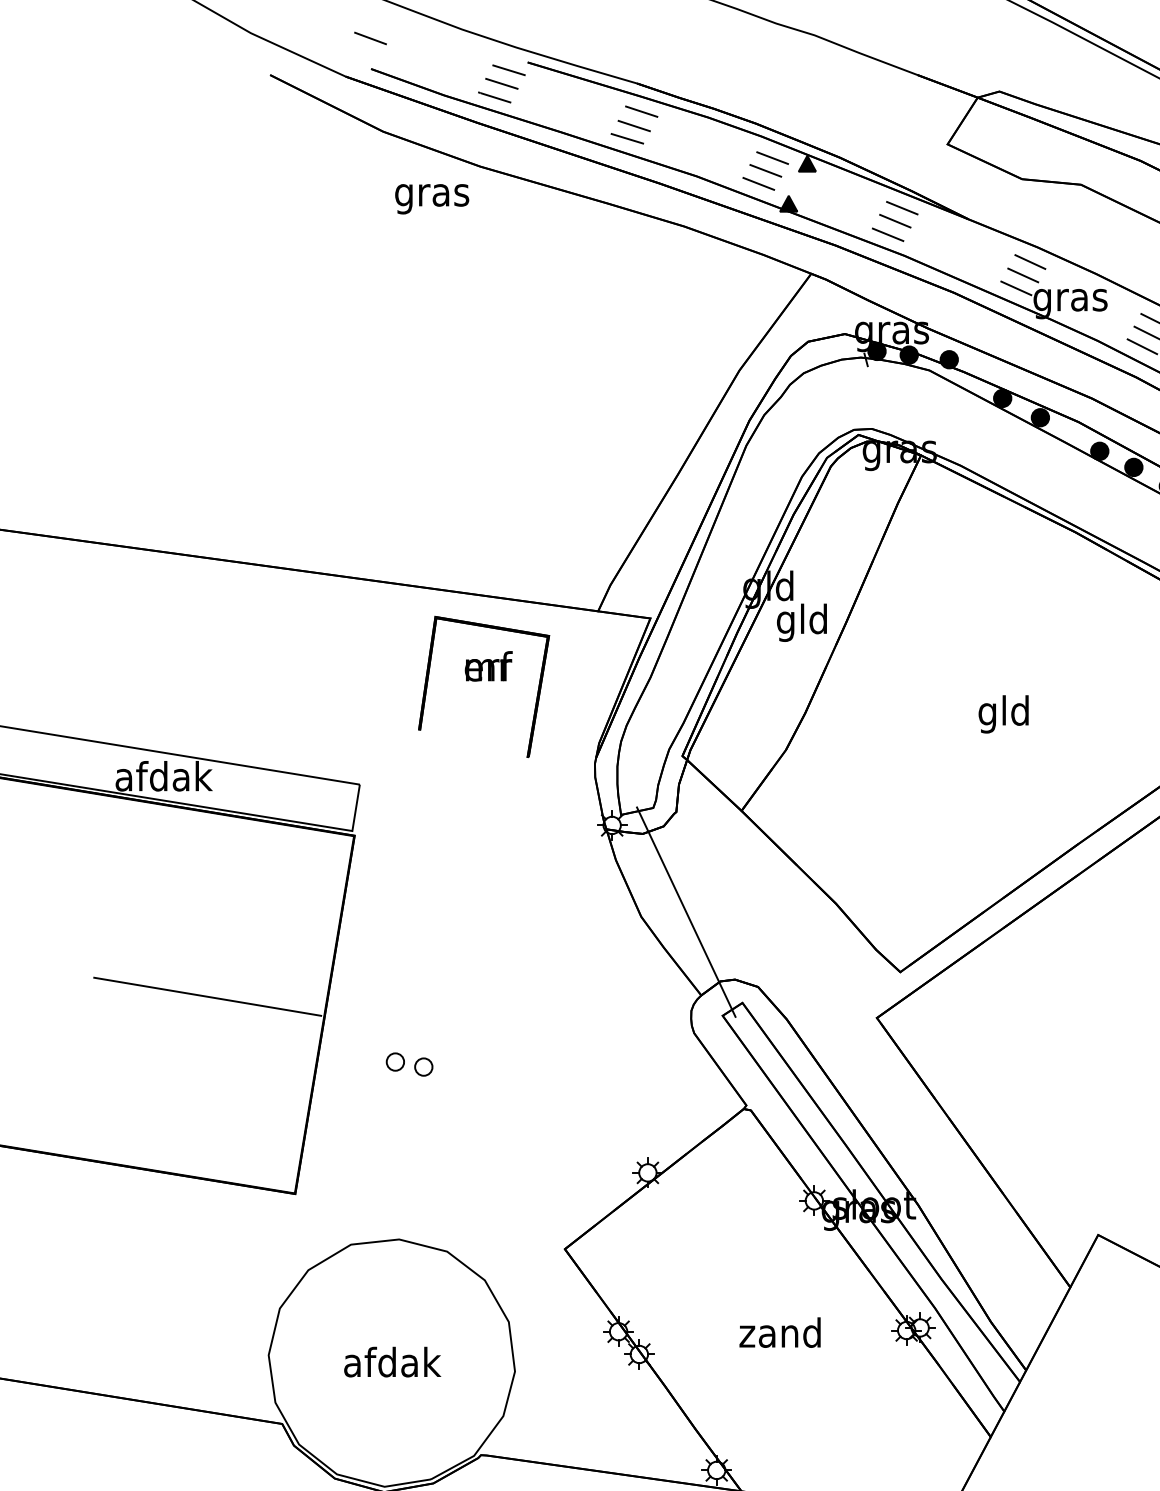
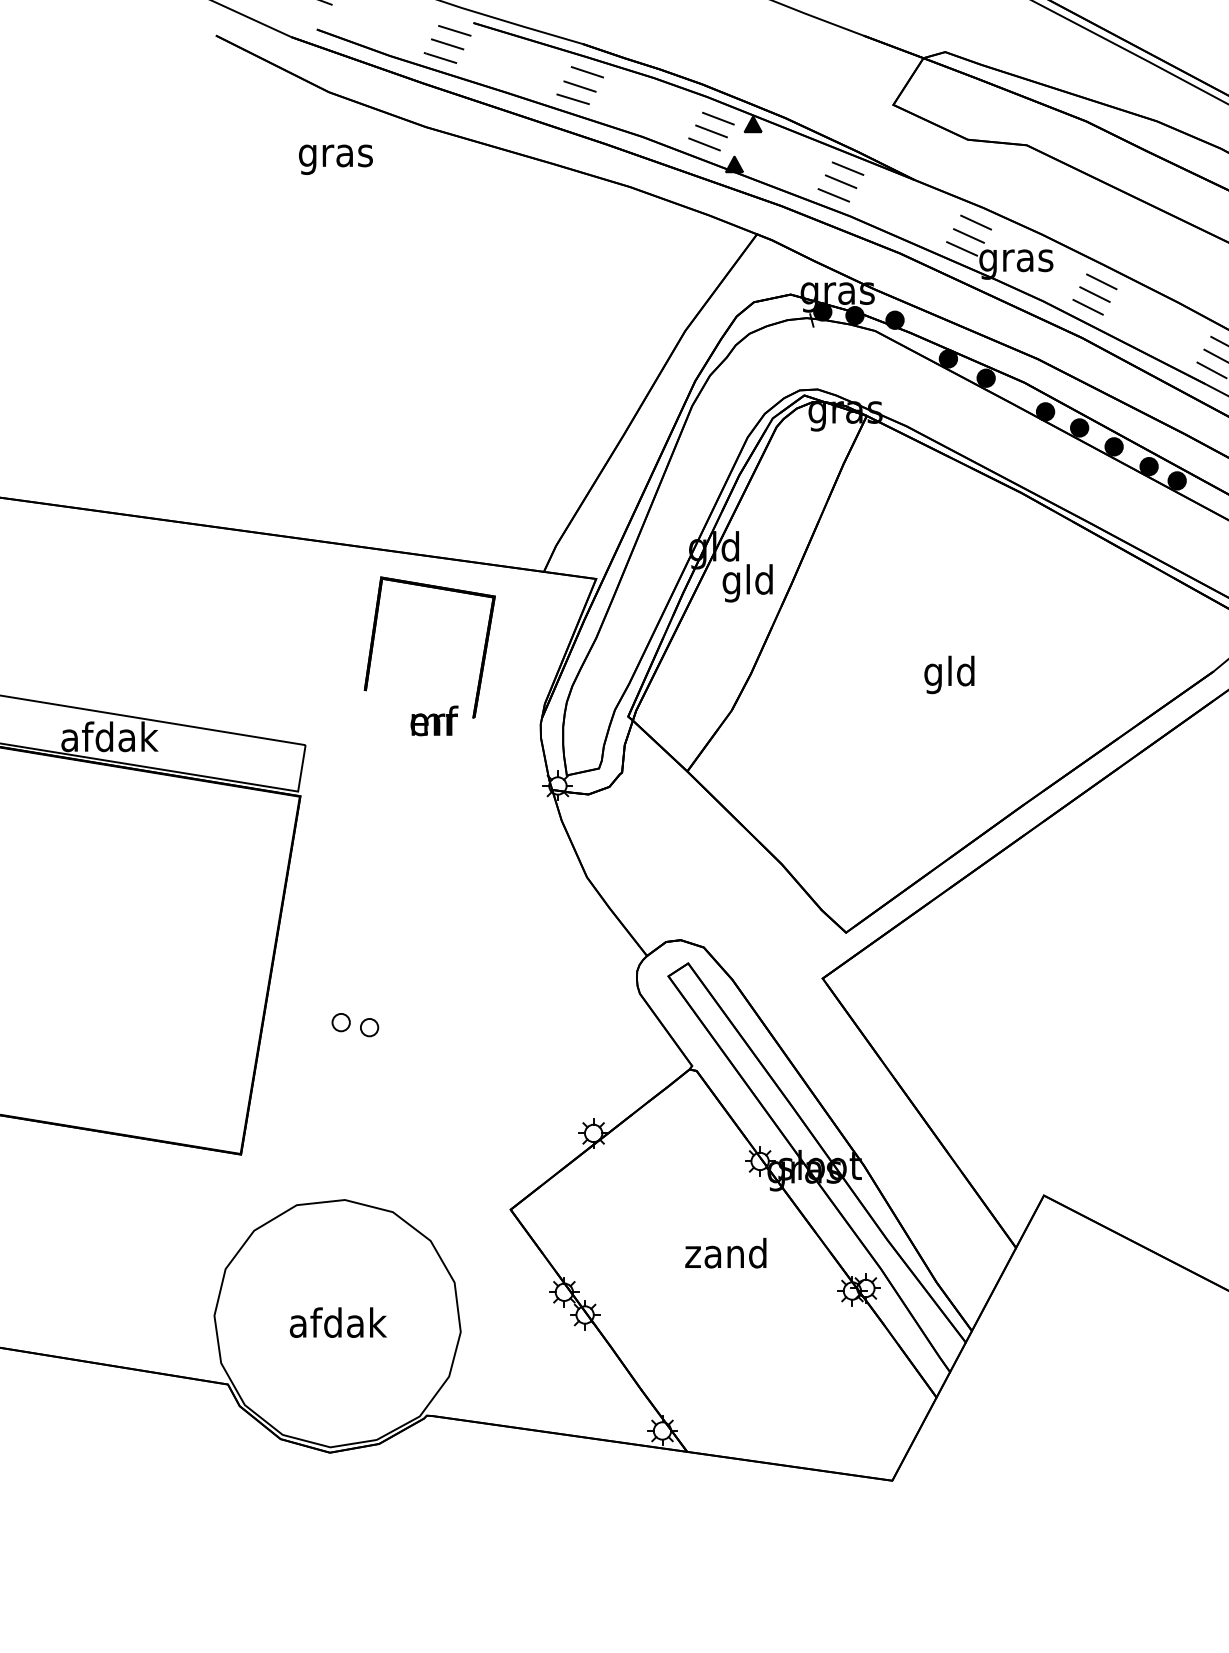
text: (431, 198) -> (335, 159), moved
text: (488, 665) -> (434, 720), moved
line: (685, 911) -> (631, 872), removed
line: (207, 996) -> (153, 957), removed
text: (779, 1331) -> (725, 1252), moved

